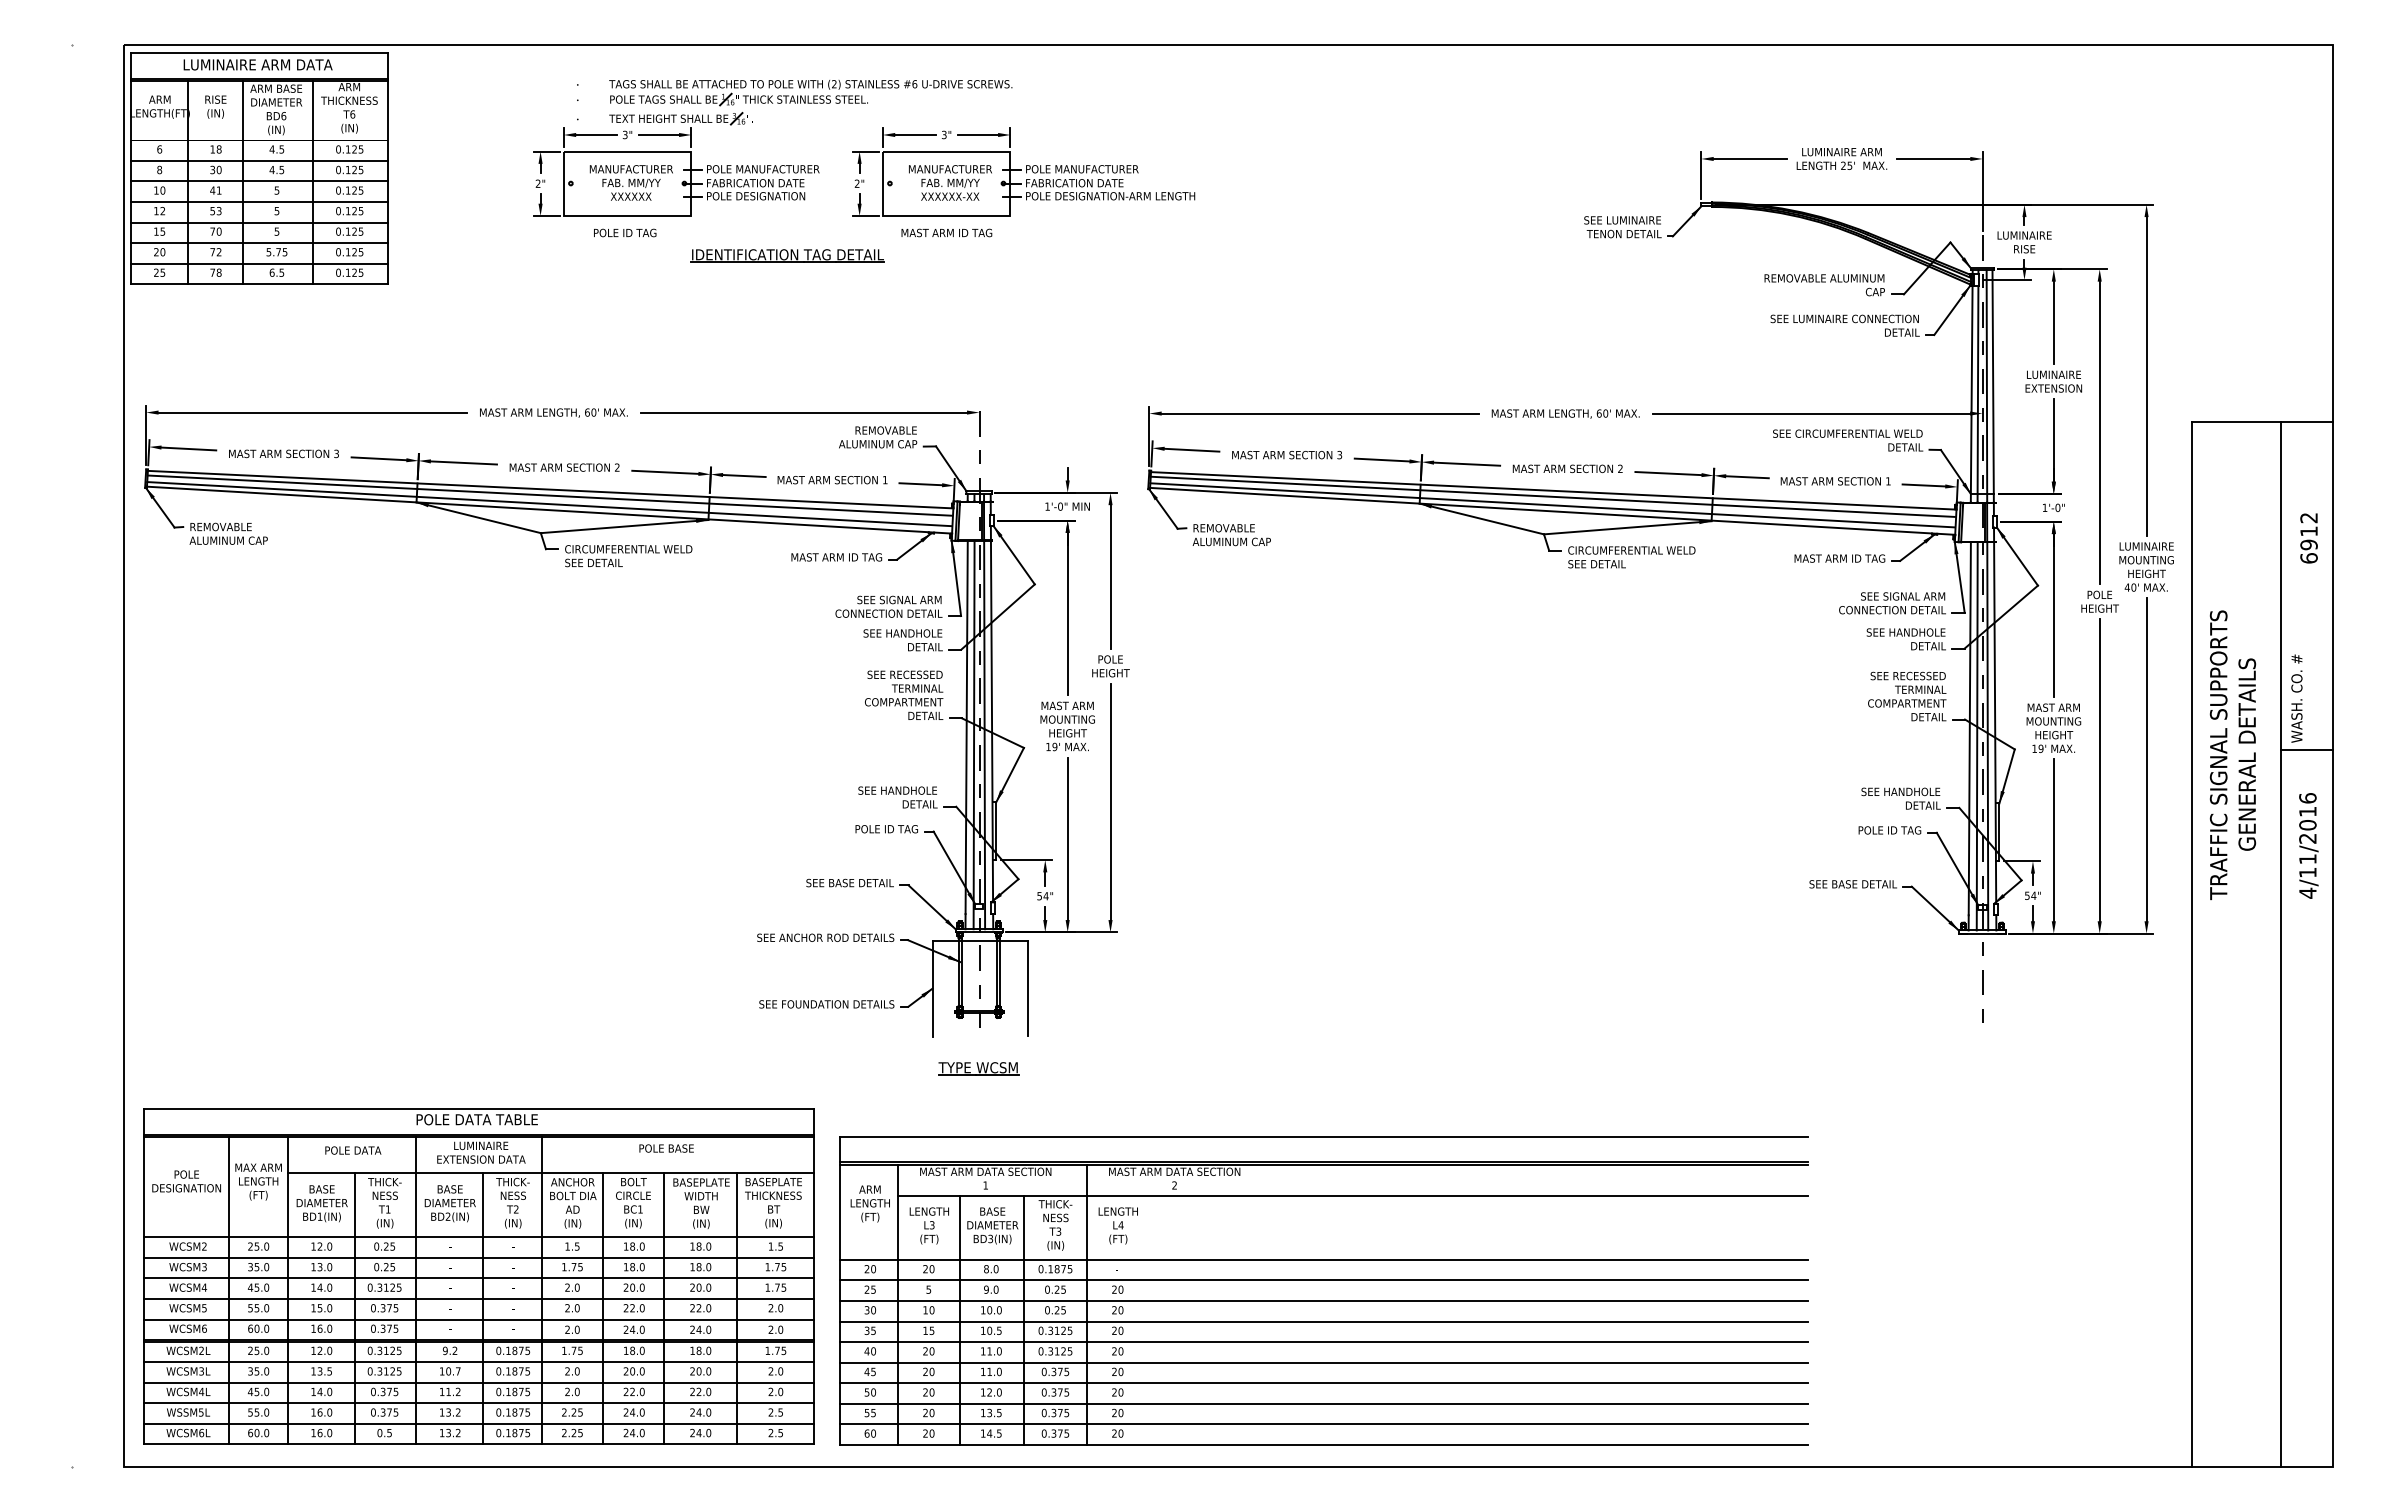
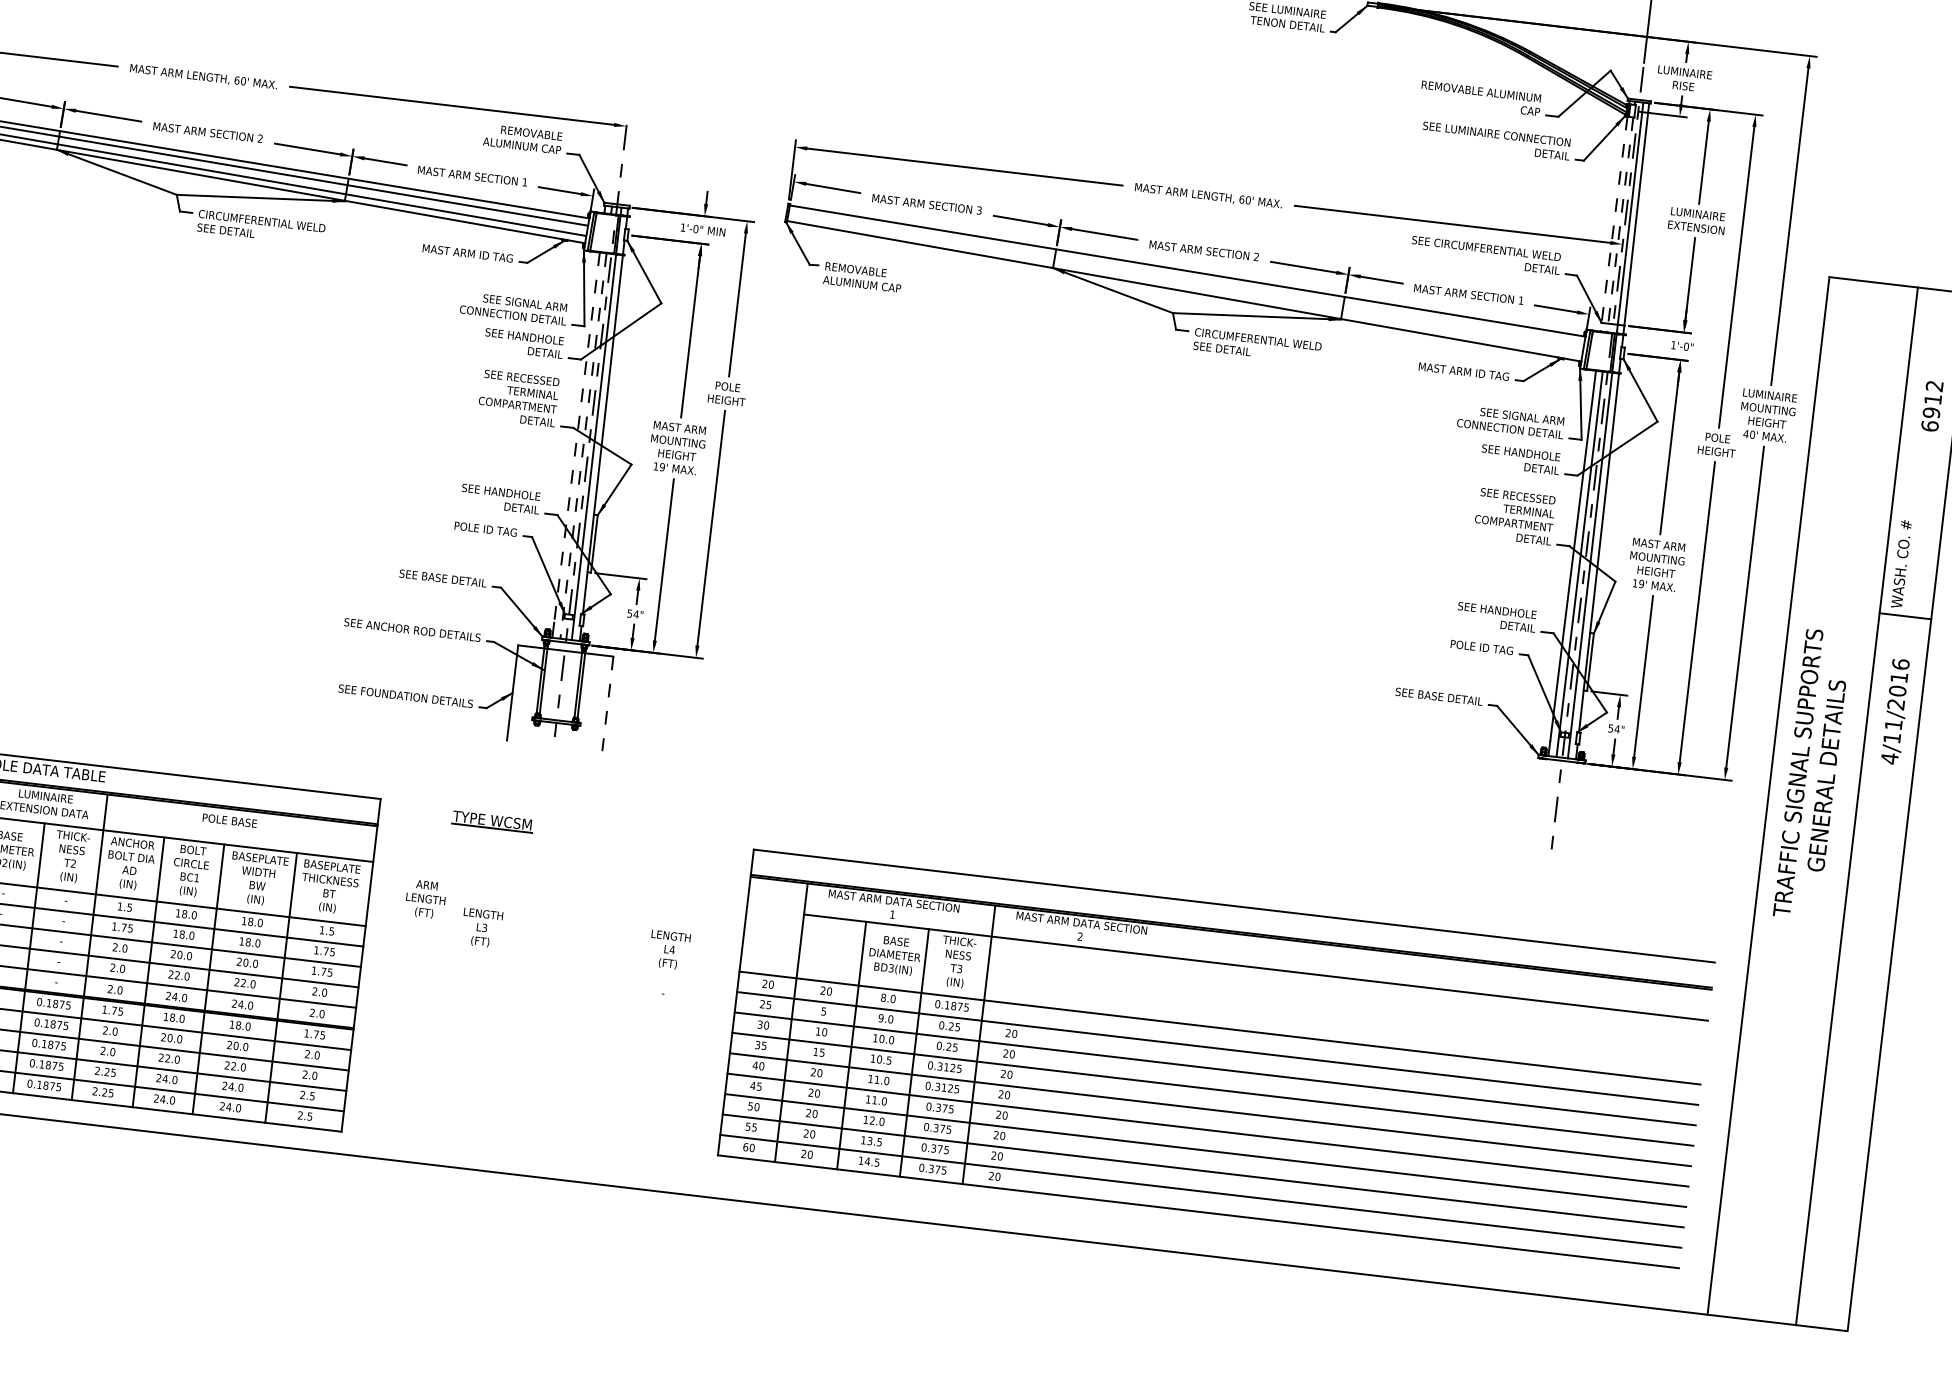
line: (1971, 394) -> (1613, 224), solid -> dashed
line: (1977, 394) -> (1619, 224), solid -> dashed
line: (1552, 496) -> (1185, 276), removed
line: (1552, 505) -> (1184, 285), removed
line: (966, 728) -> (576, 438), solid -> dashed
line: (974, 735) -> (583, 446), solid -> dashed
text: (2232, 755) -> (1811, 774), moved
line: (1028, 988) -> (607, 704), solid -> dashed
part: (978, 1068) -> (492, 821), moved
part: (1323, 1280) -> (1216, 1048), moved

